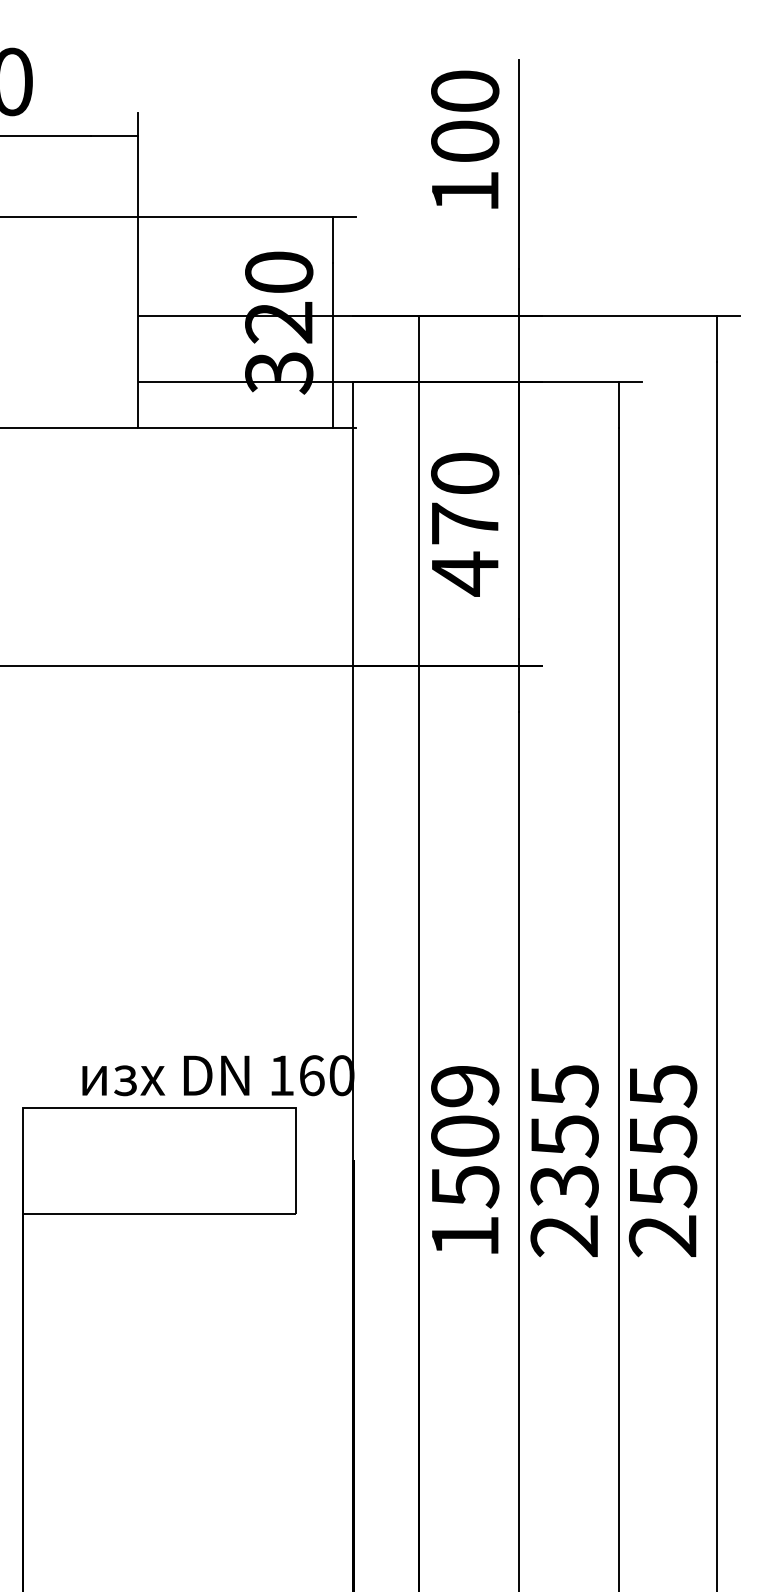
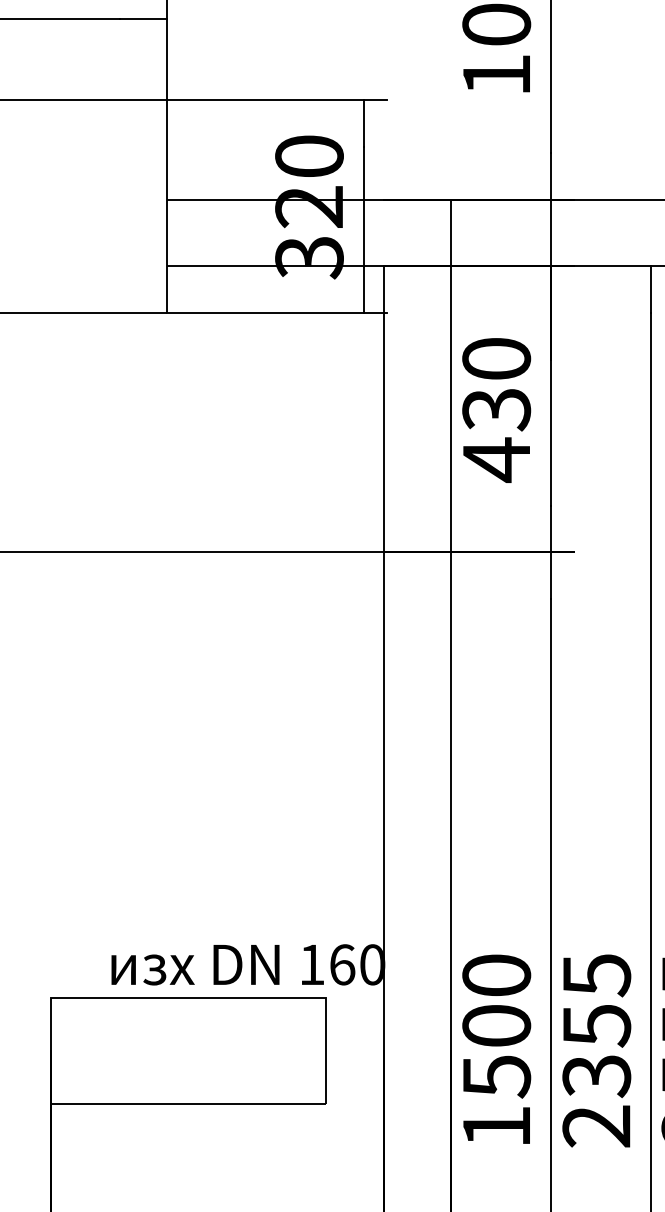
text: (465, 523) -> (496, 409), 470 -> 430
text: (465, 1086) -> (496, 975), 1509 -> 1500

